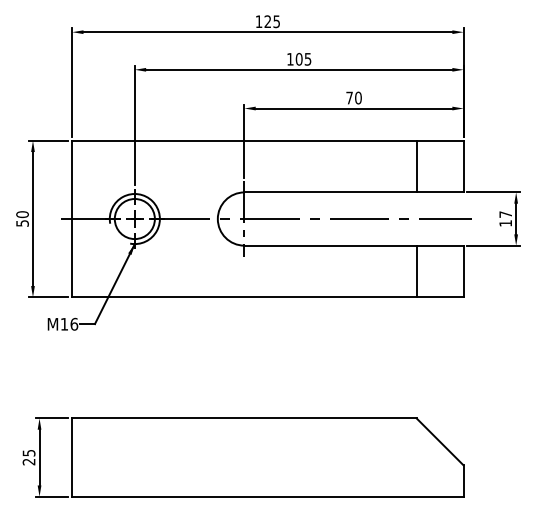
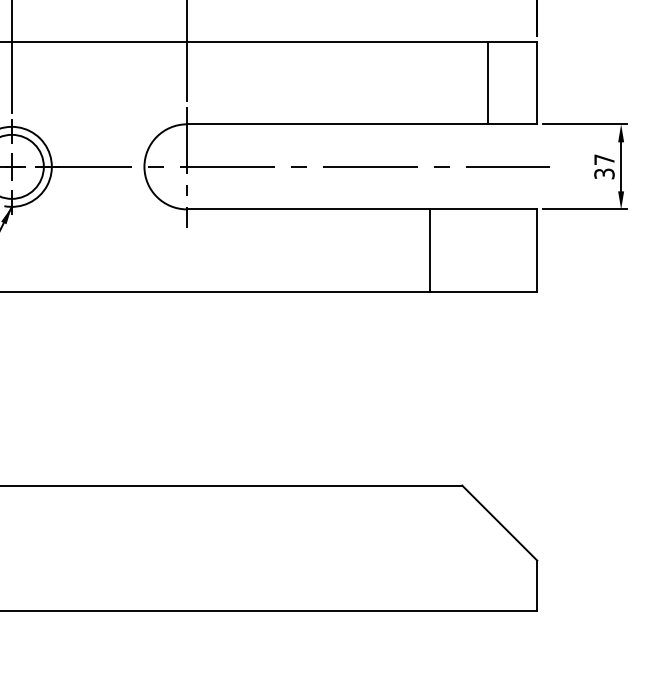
line: (416, 166) -> (487, 82), moved
text: (505, 223) -> (604, 173), 17 -> 37
line: (416, 271) -> (429, 250), moved

